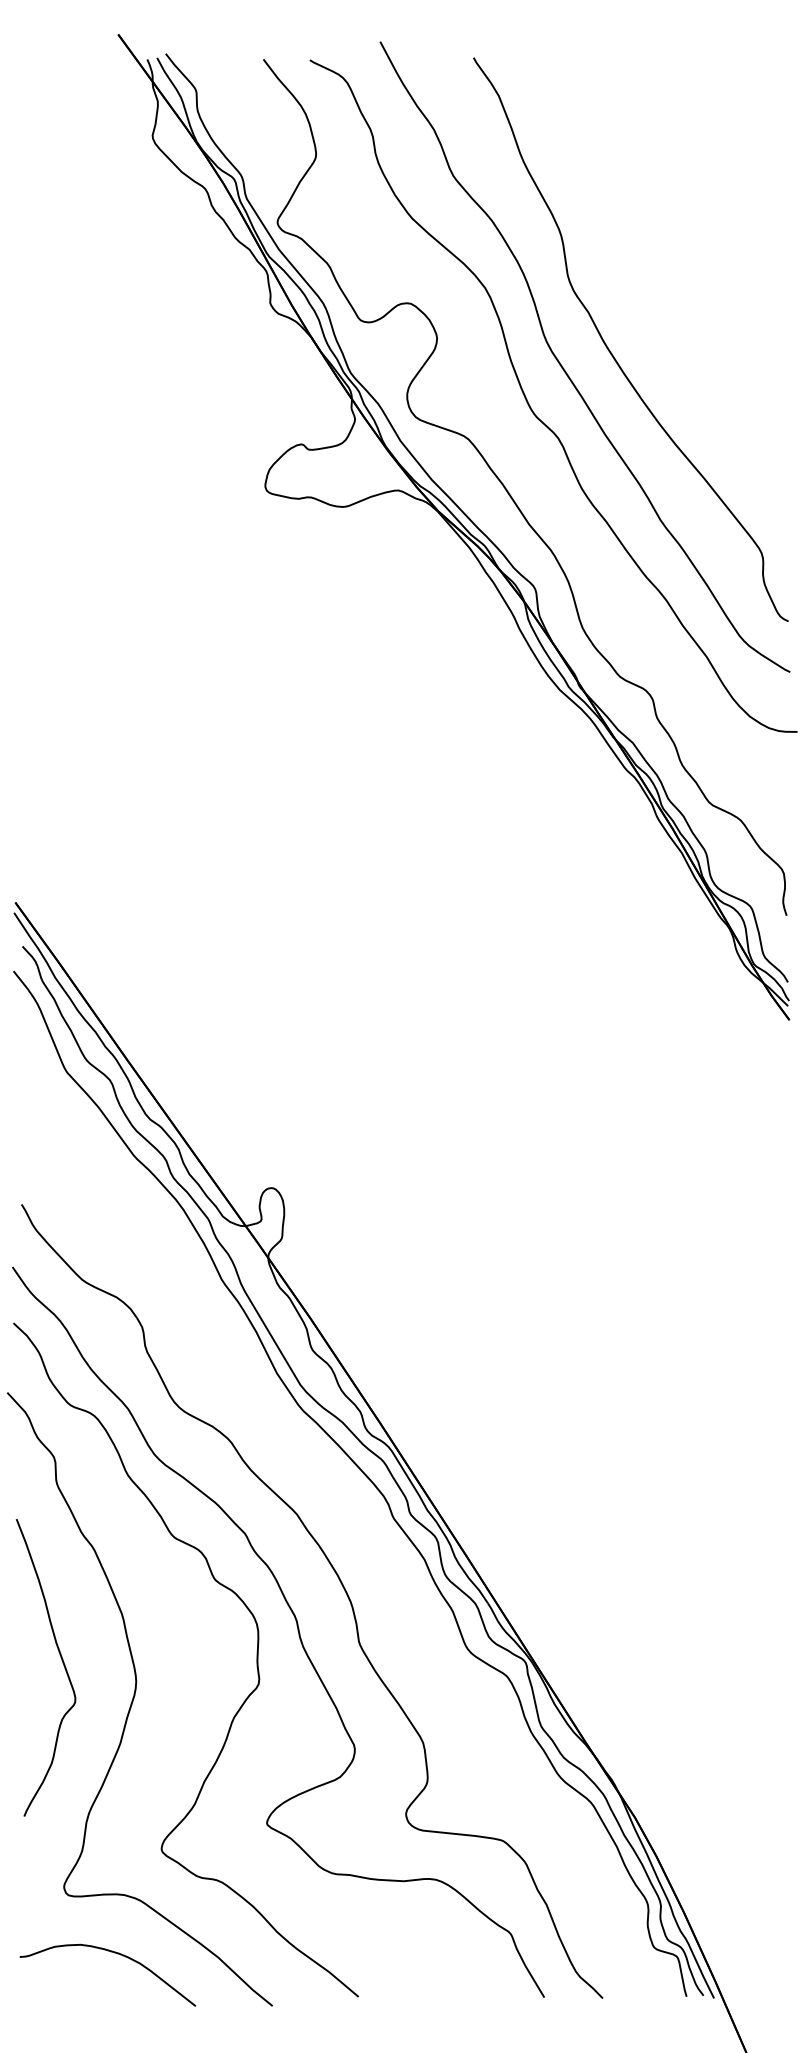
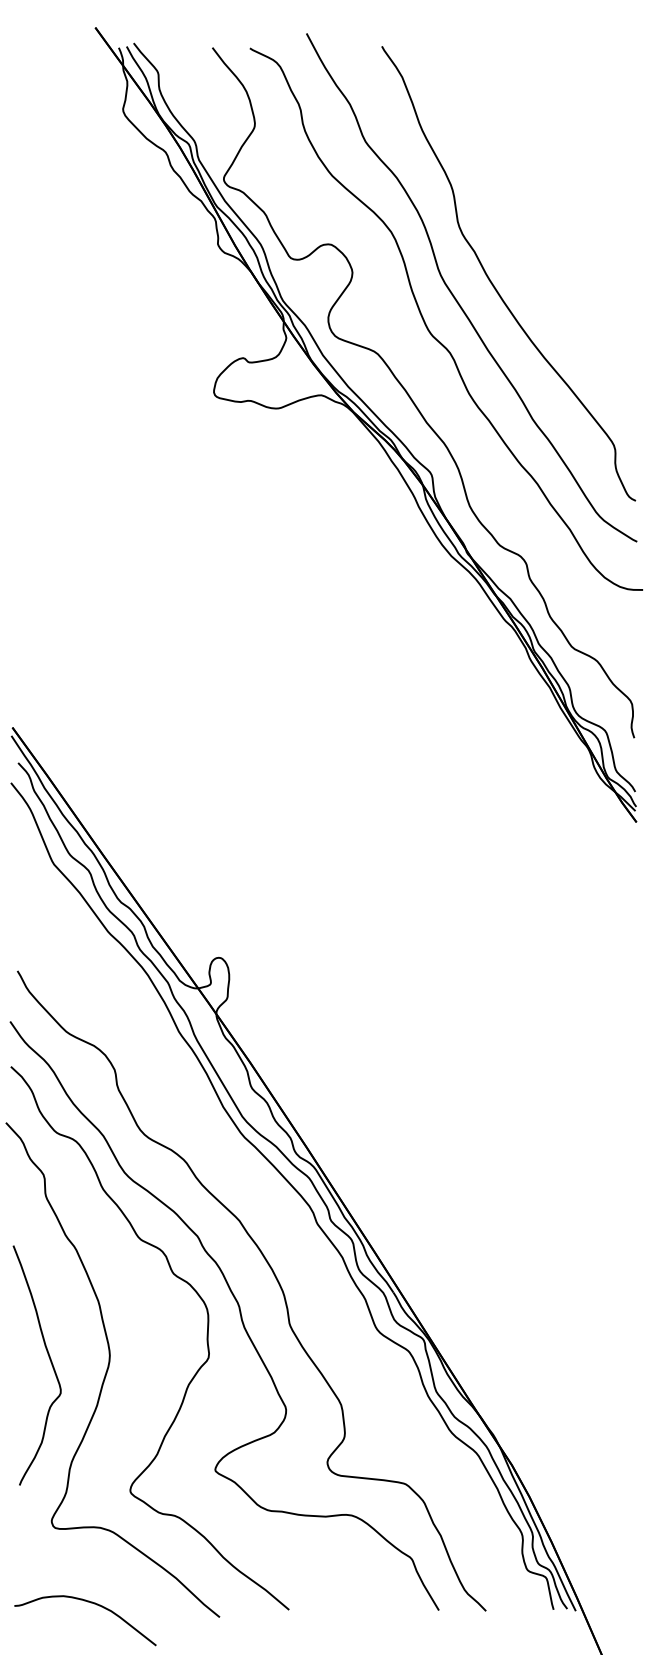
curve: (61, 1660) -> (49, 1359), moved
curve: (114, 1953) -> (90, 1603), moved

